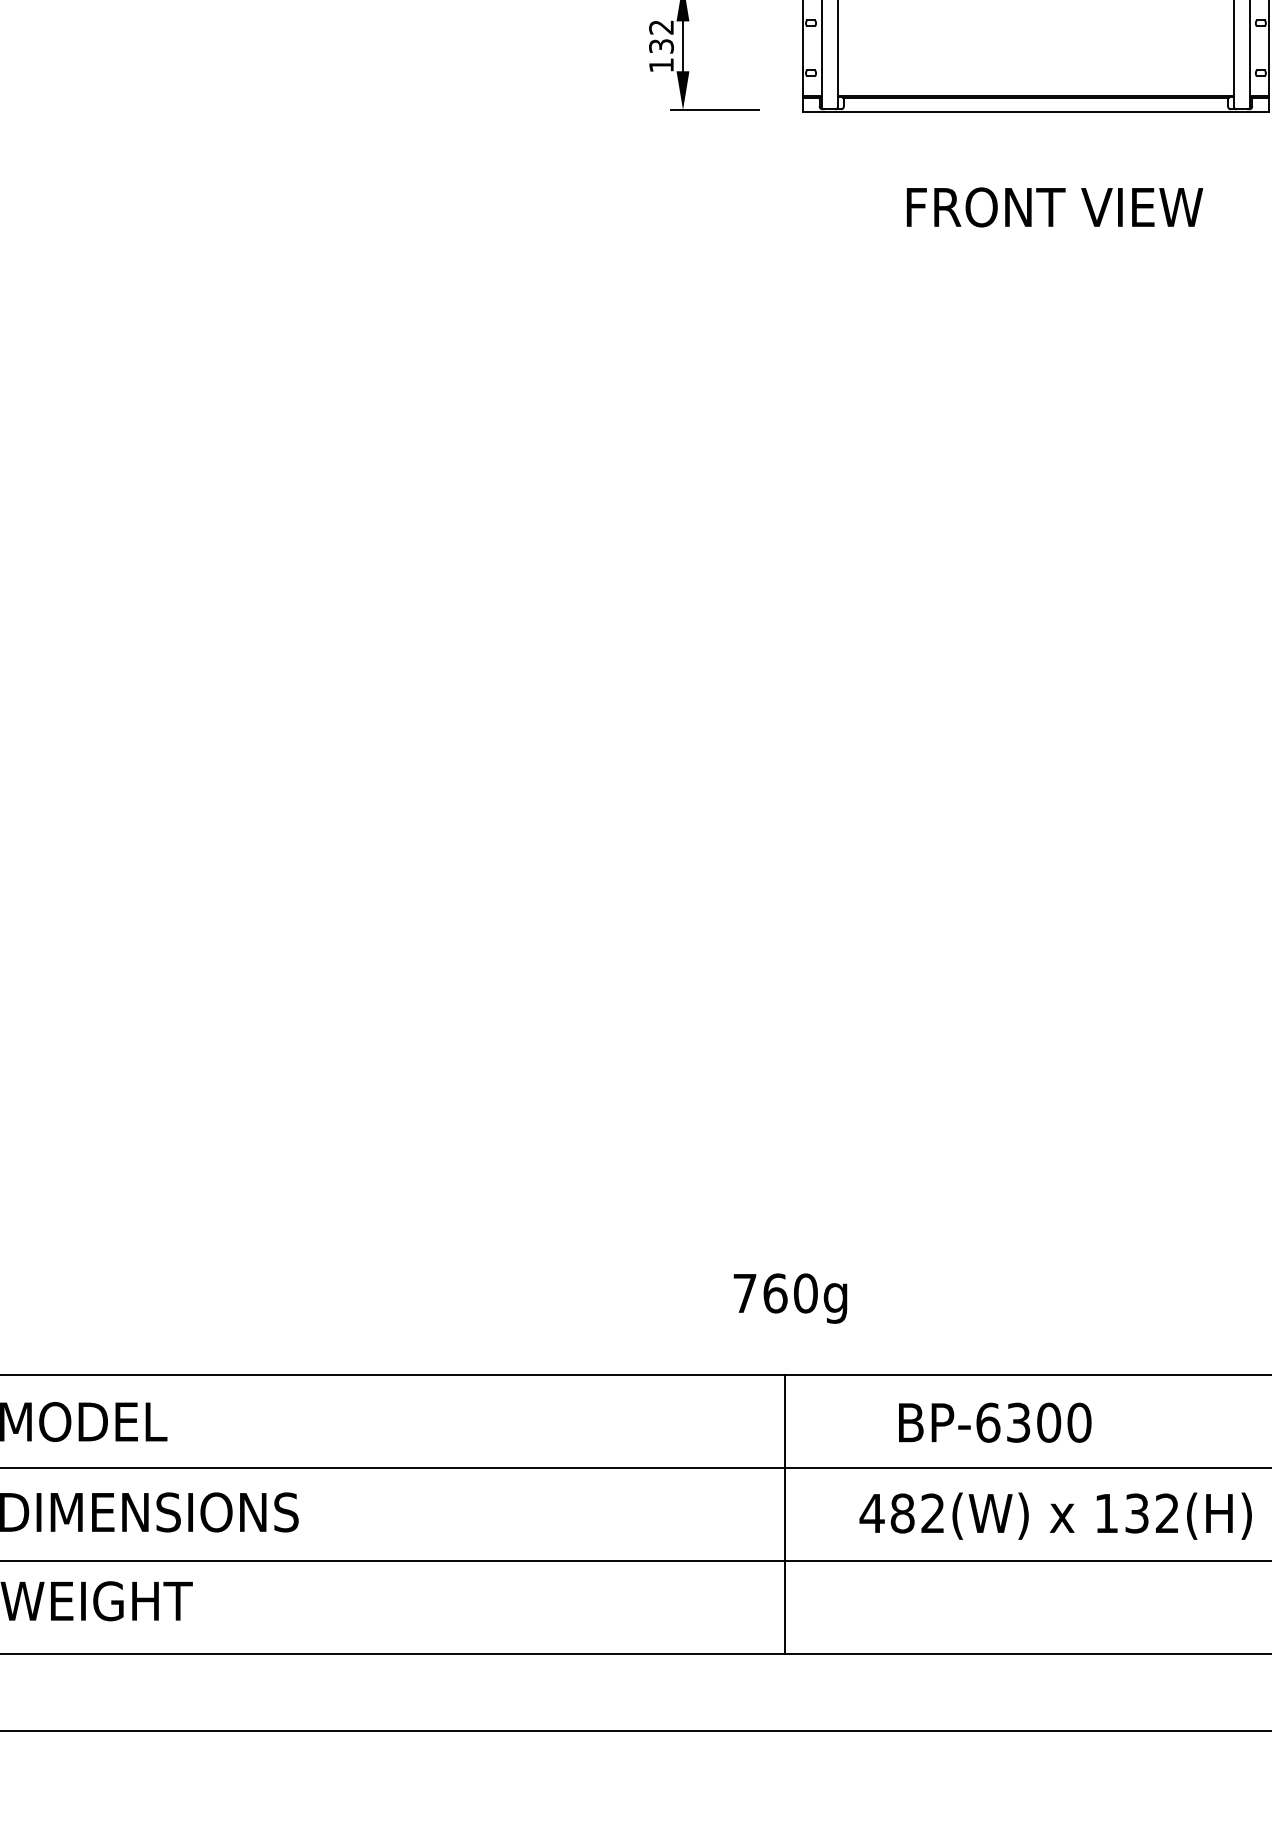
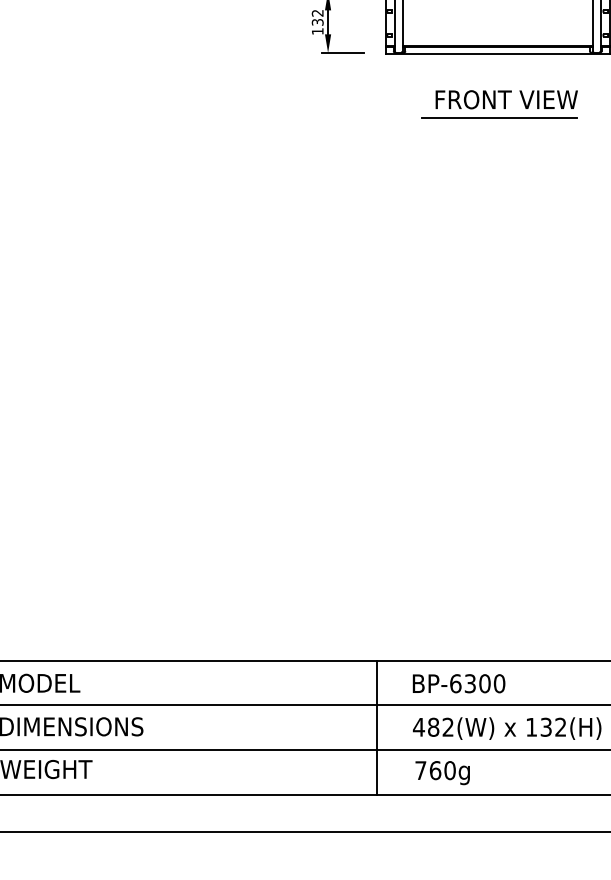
line: (1039, 244) -> (499, 117), added
text: (790, 1299) -> (442, 773), moved
text: (993, 1422) -> (458, 683), moved

